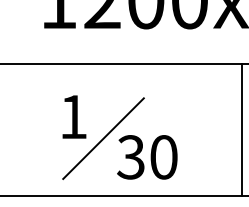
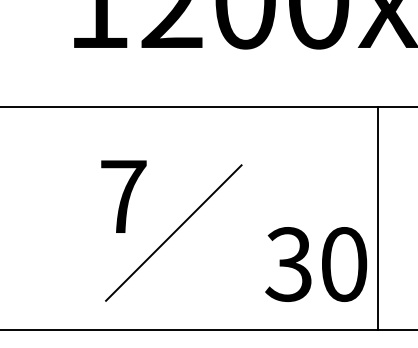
text: (73, 116) -> (123, 195), 1 -> 7
line: (241, 129) -> (377, 217), moved
text: (147, 157) -> (316, 264), moved

